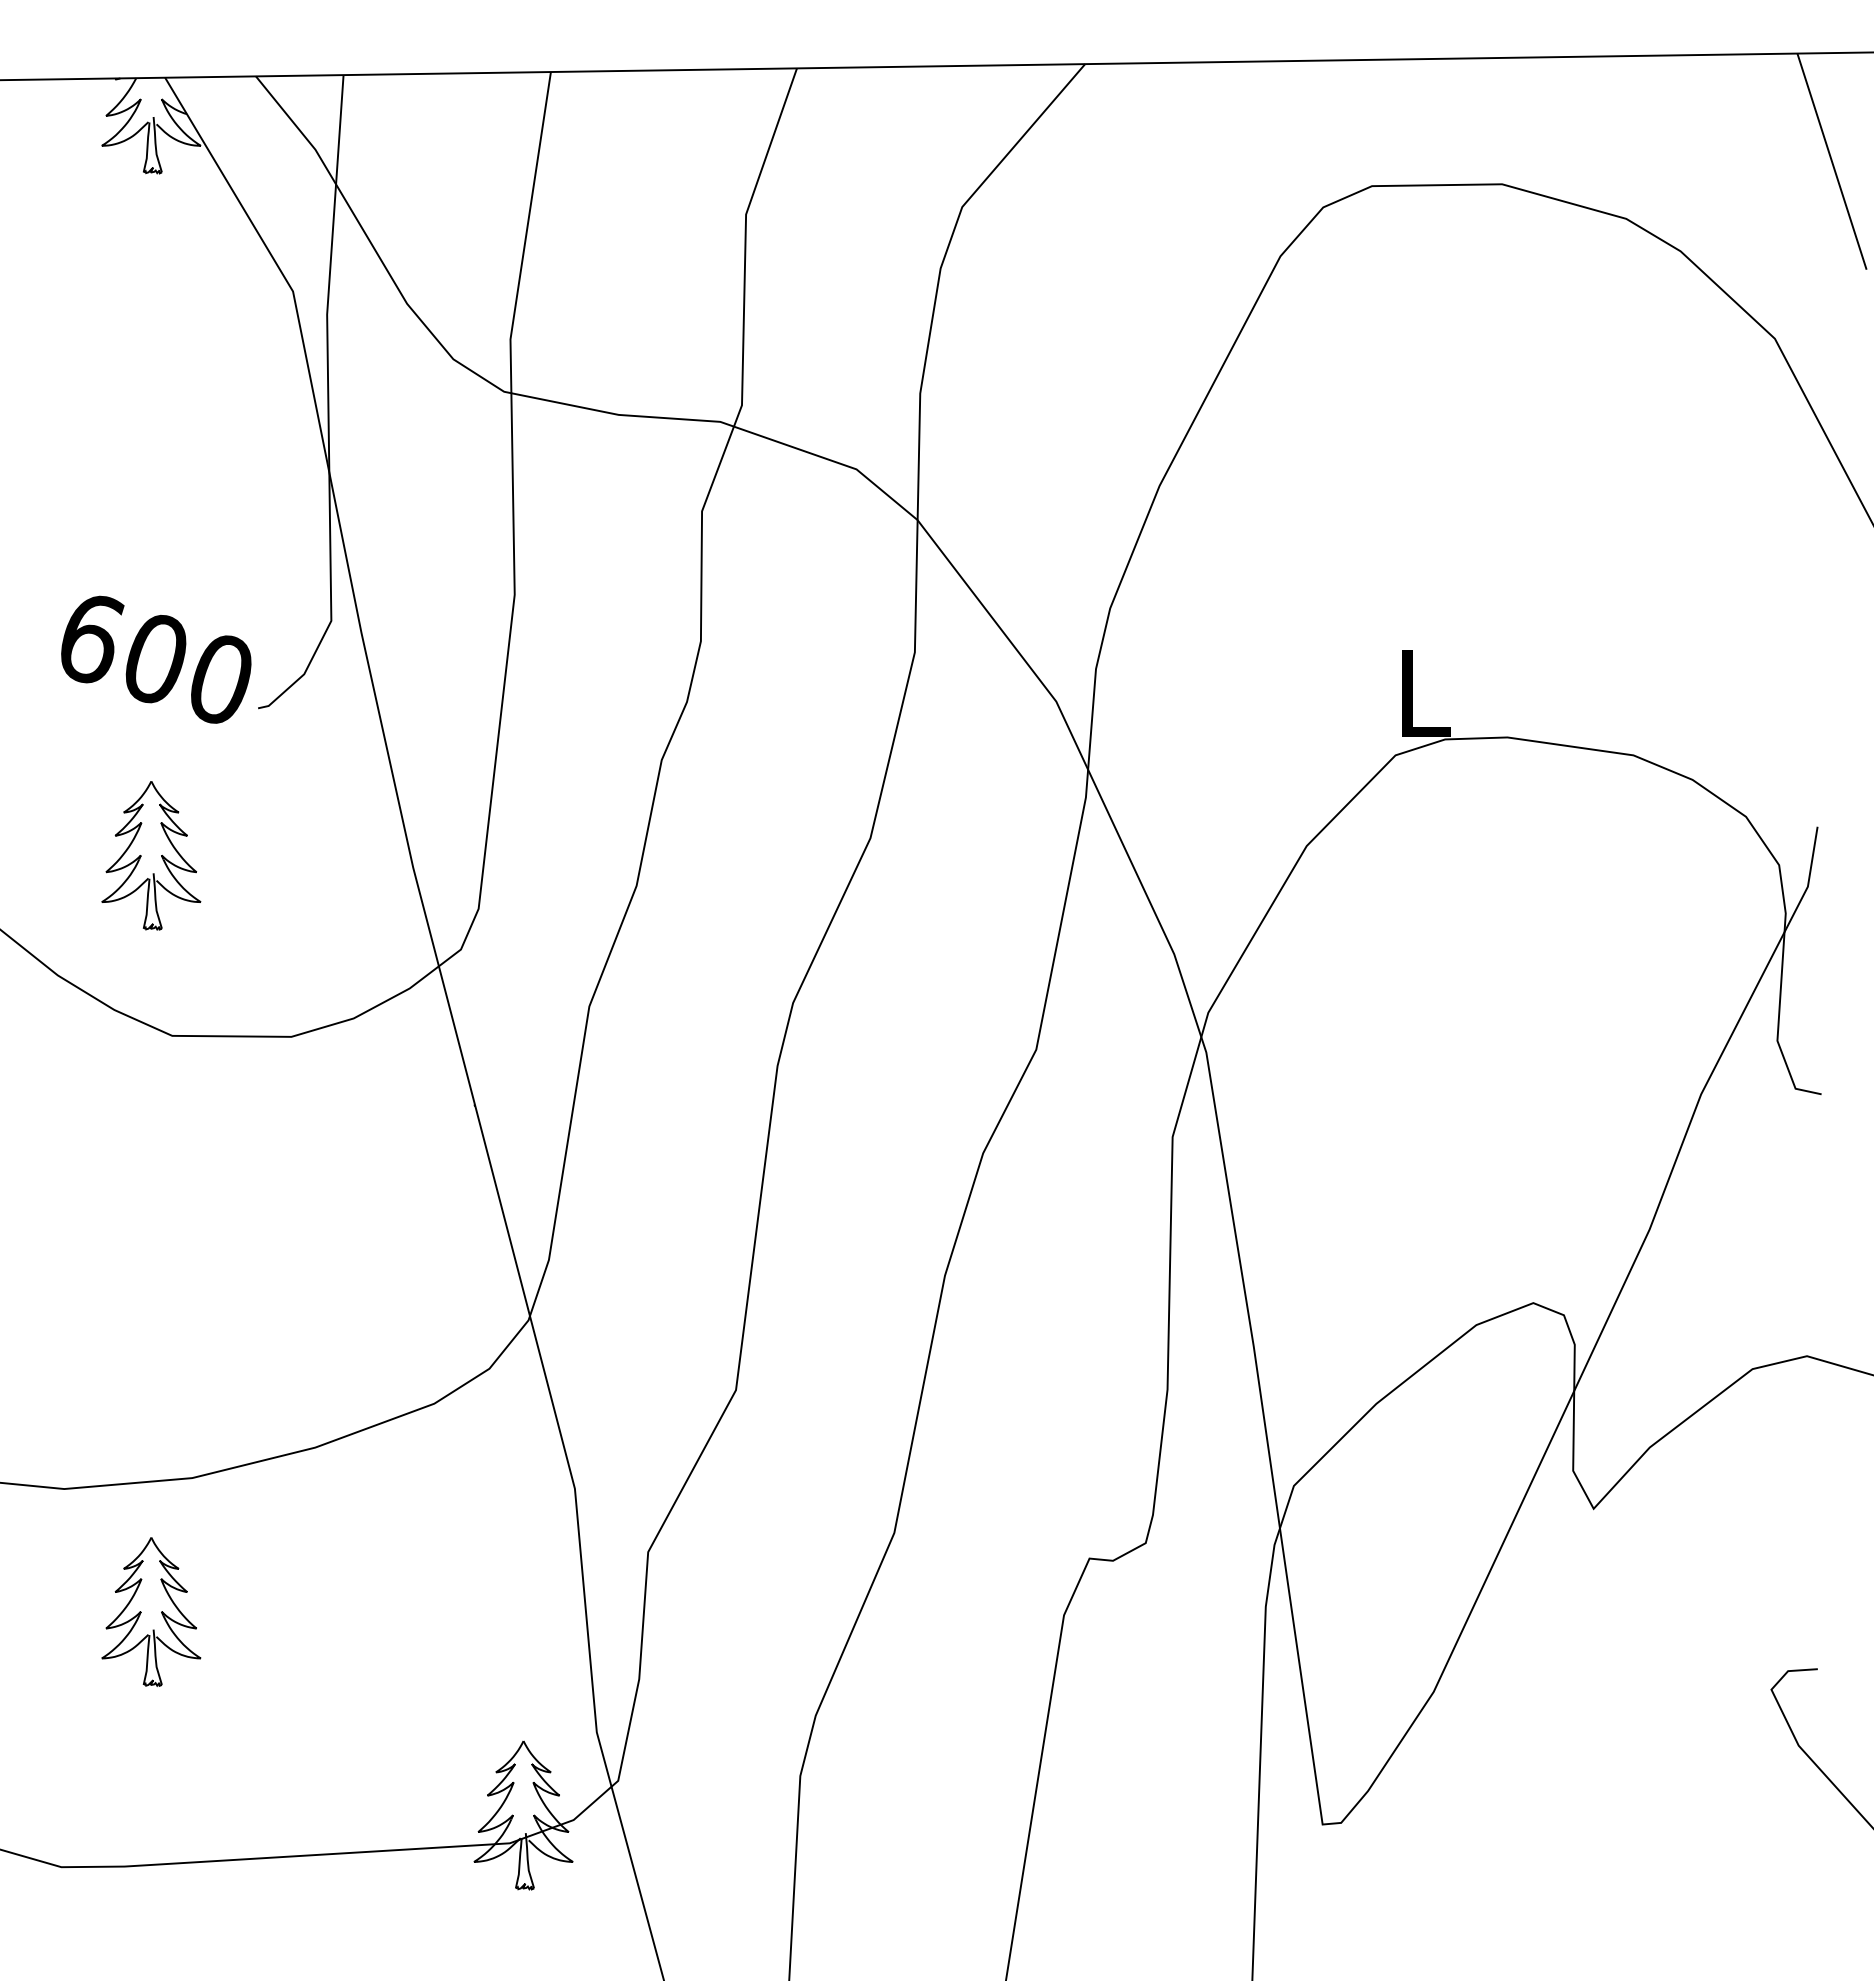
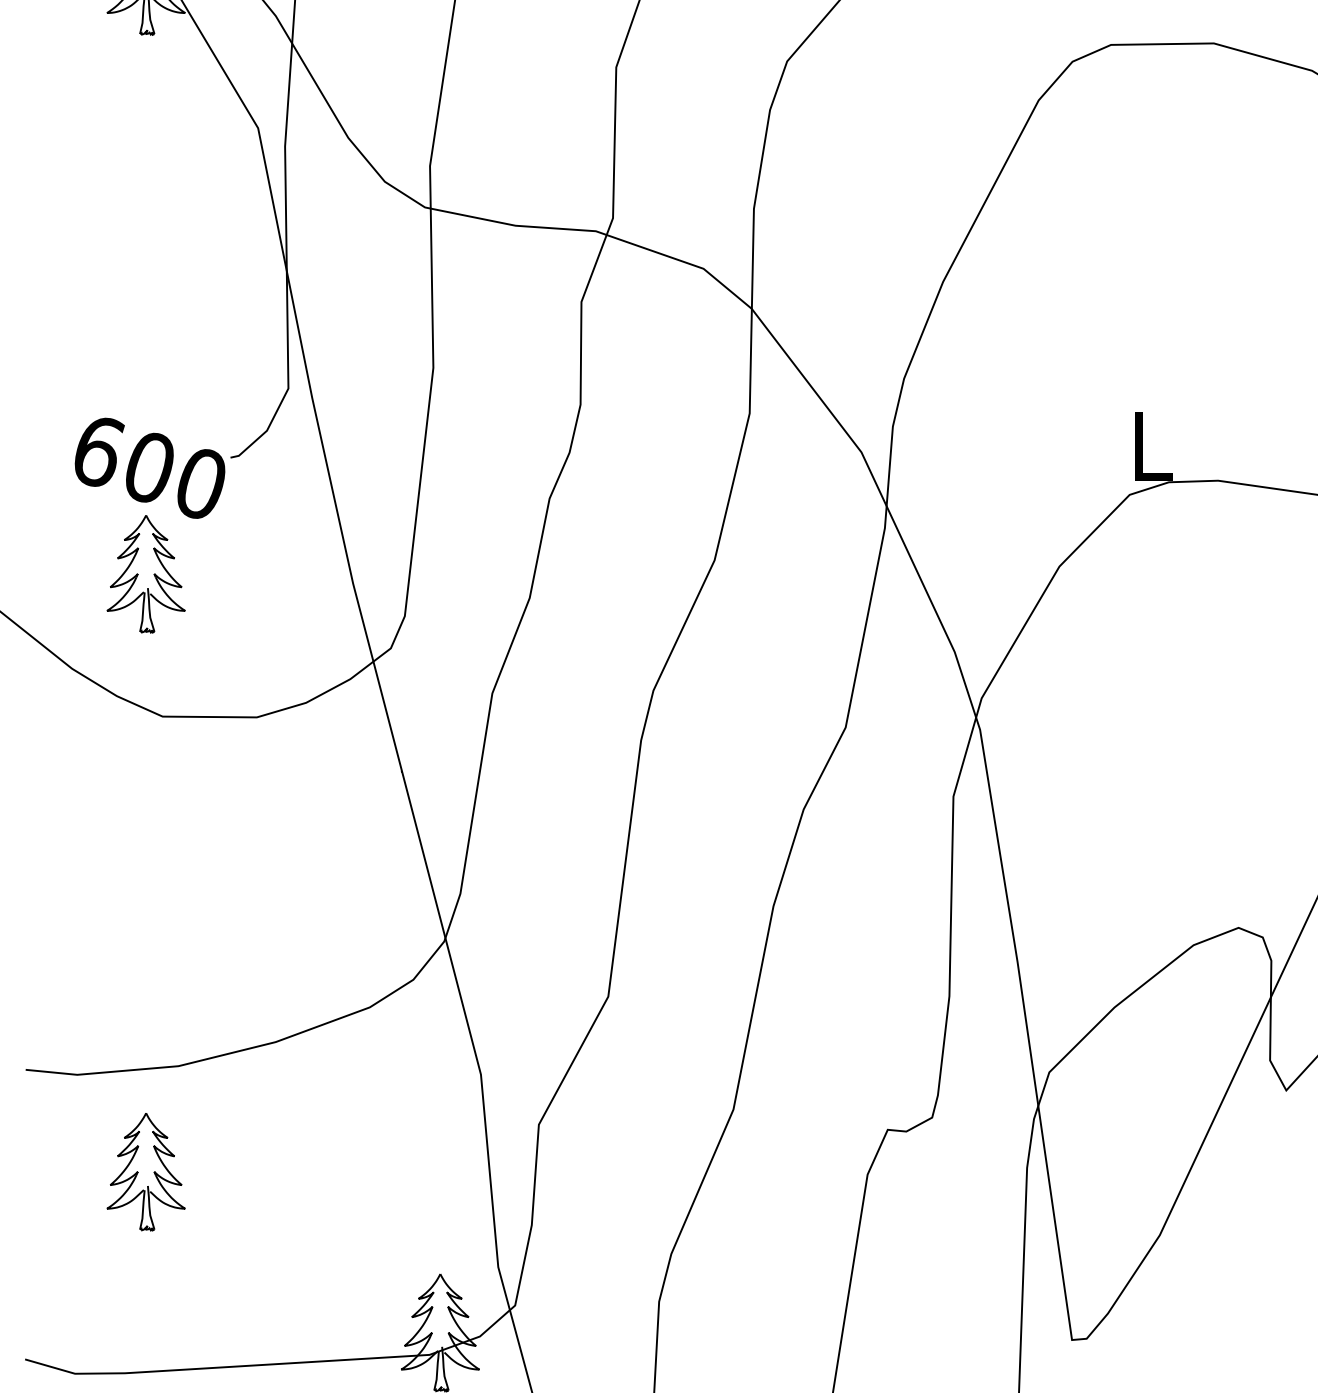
text: (156, 659) -> (150, 468), moved

